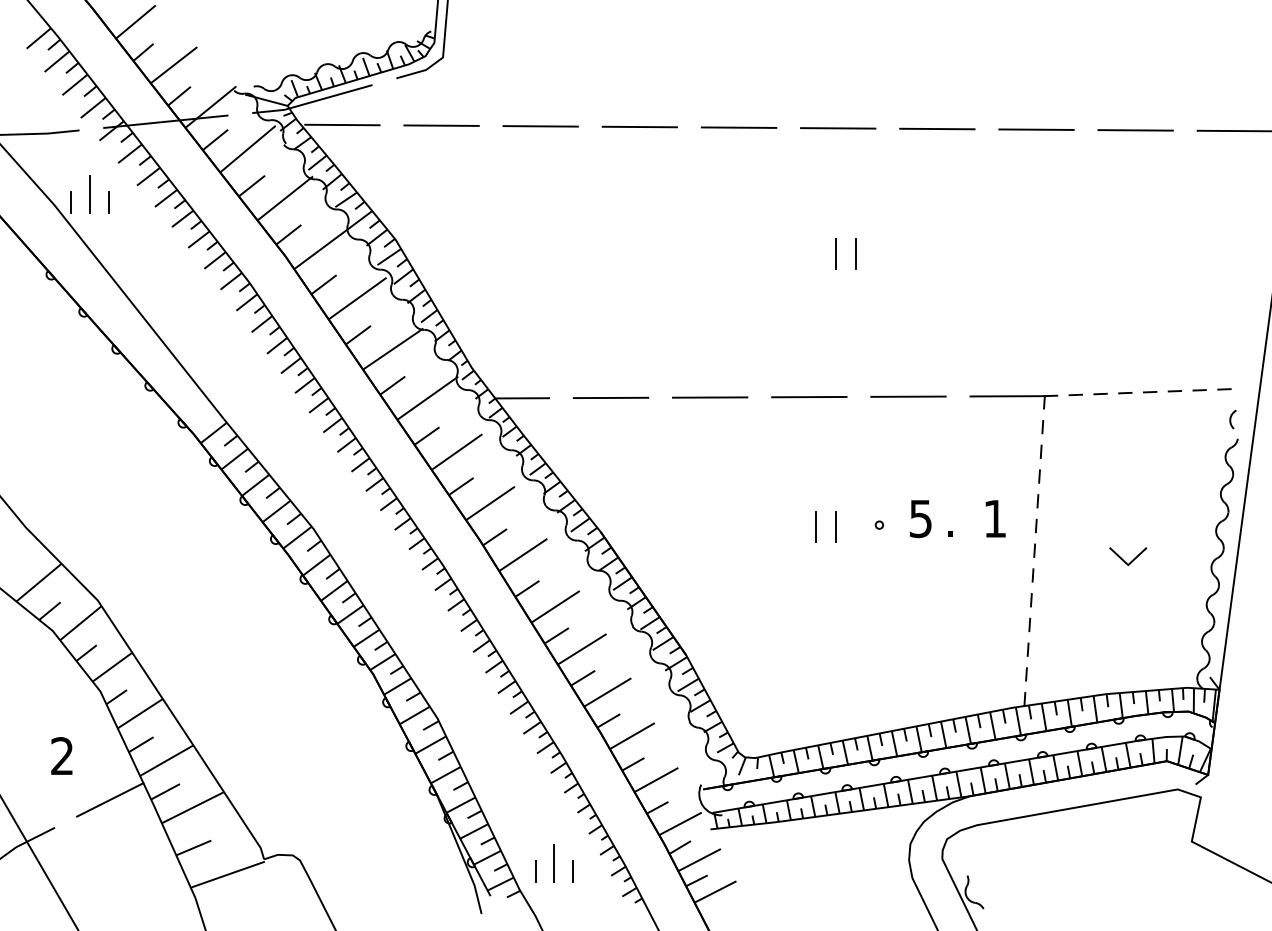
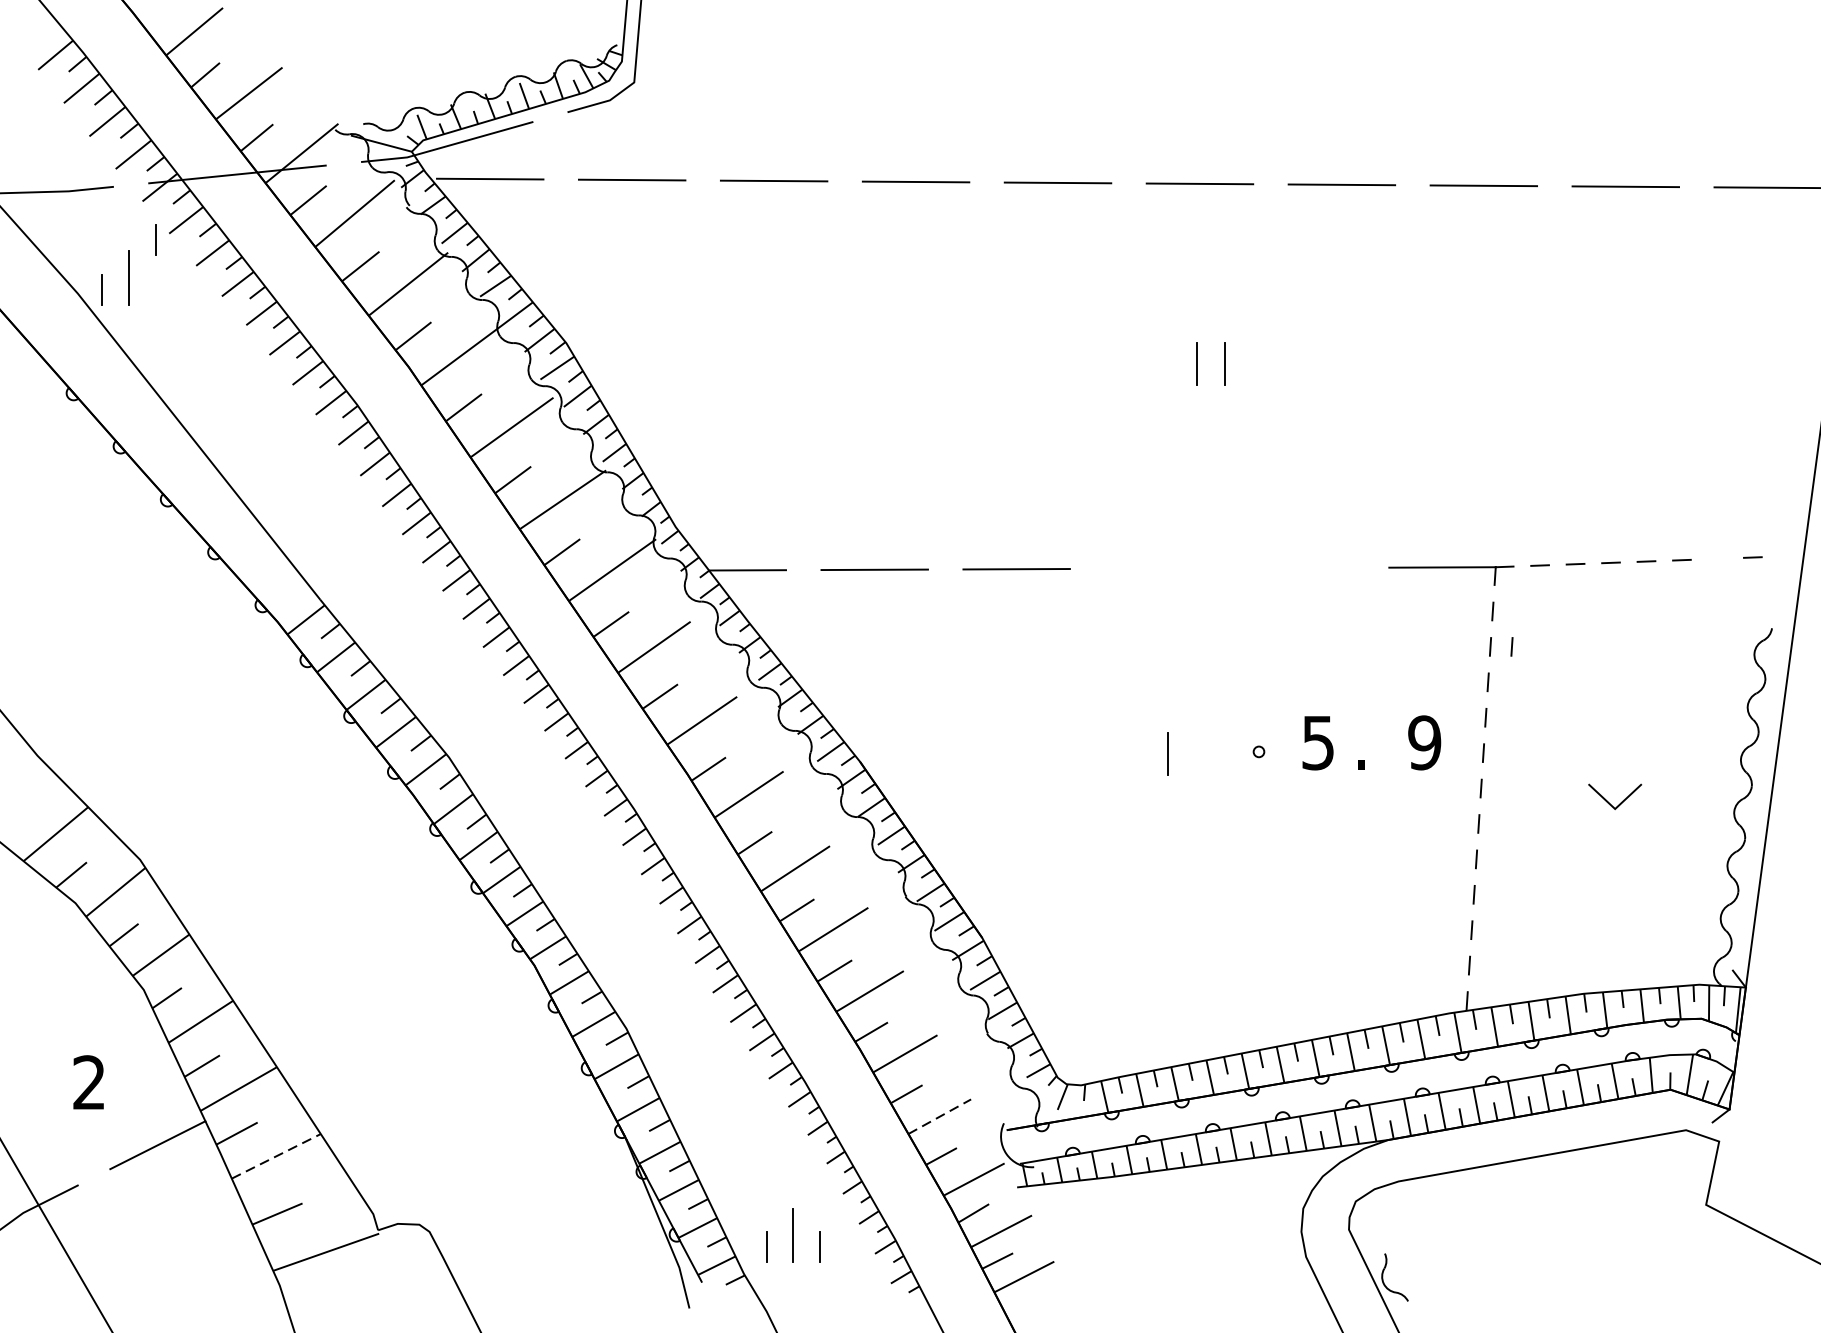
line: (108, 202) -> (155, 239), moved
line: (1199, 390) -> (1717, 559), removed
line: (809, 396) -> (1158, 567), removed
line: (908, 396) -> (1300, 567), removed
arc: (1231, 419) -> (1762, 600), removed
line: (1055, 451) -> (1511, 646), added
text: (994, 518) -> (1423, 742), 1 -> 9
line: (835, 526) -> (1196, 753), removed
line: (656, 779) -> (939, 1115), solid -> dashed
line: (193, 807) -> (277, 1156), solid -> dashed

